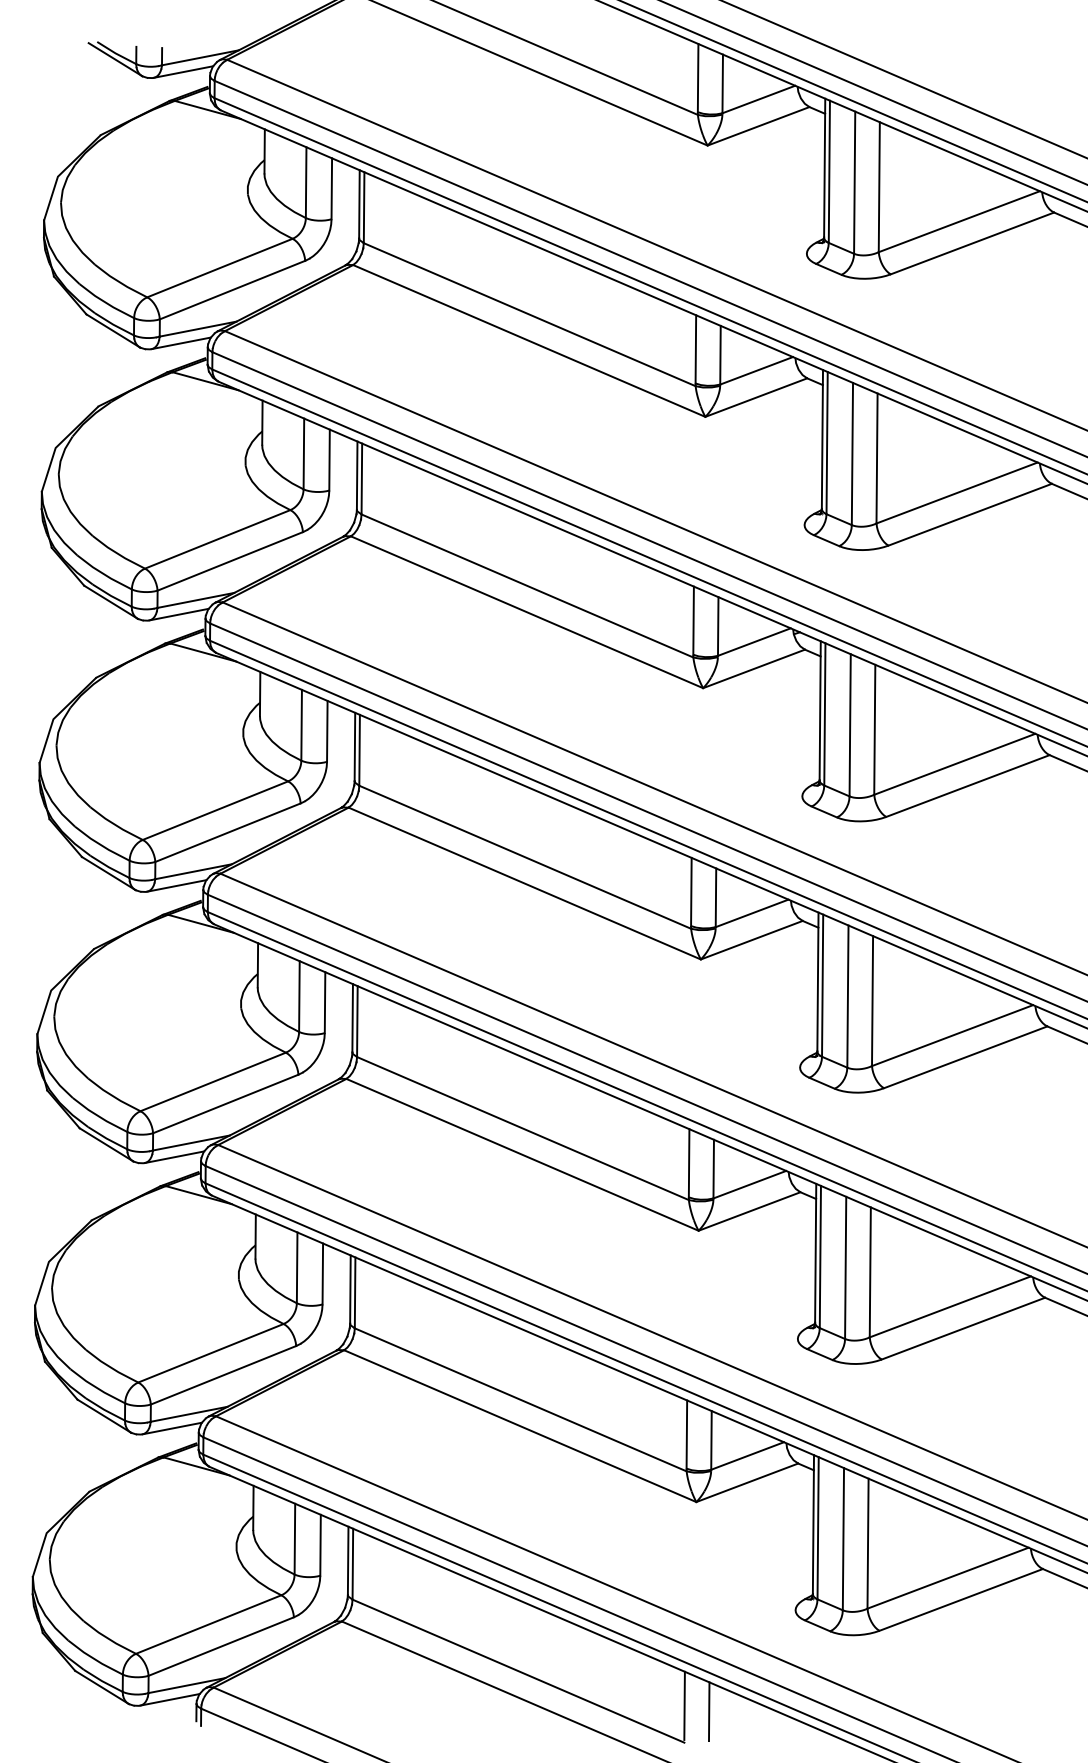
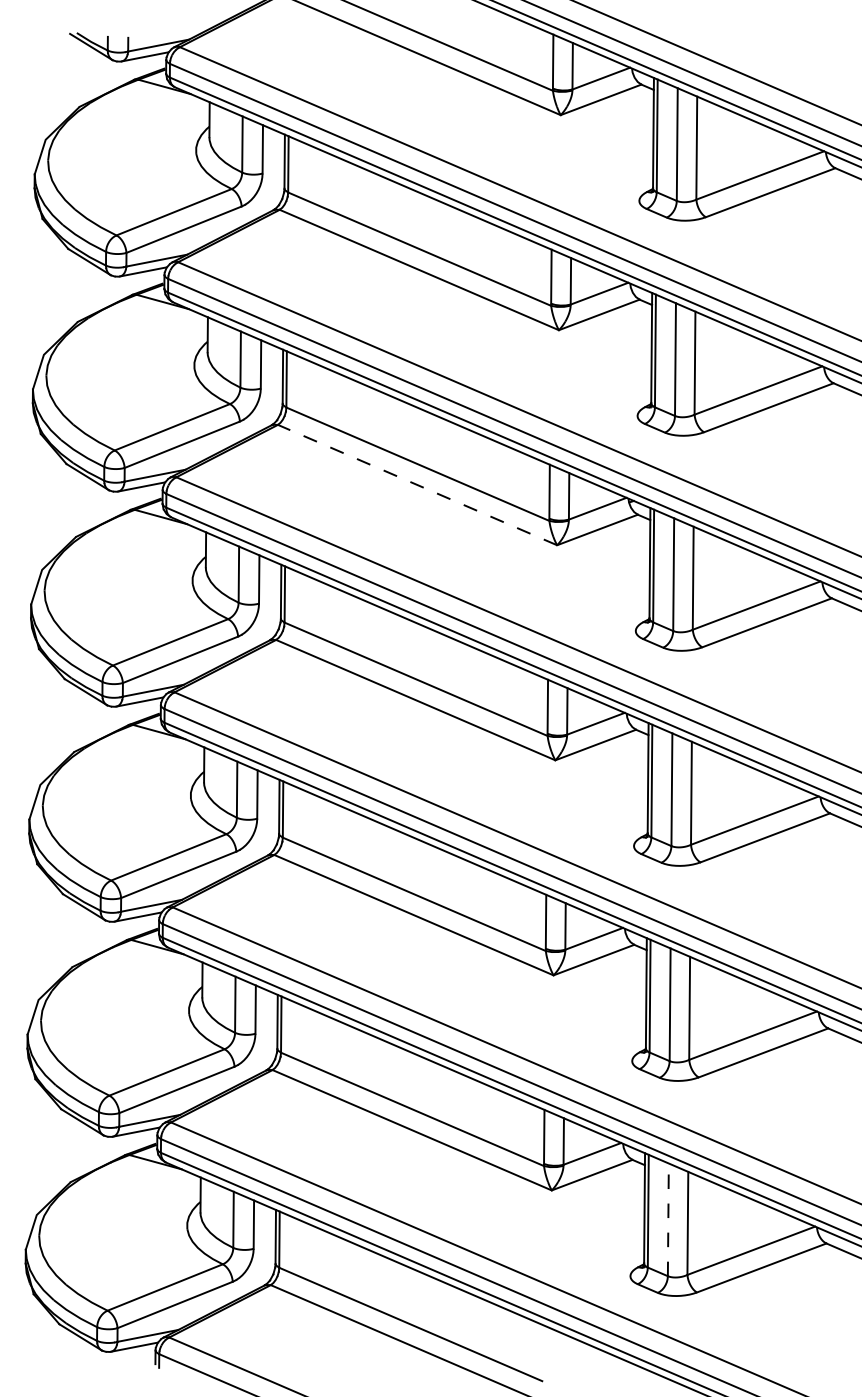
line: (527, 612) -> (417, 485), solid -> dashed
line: (843, 1538) -> (668, 1219), solid -> dashed
line: (684, 1705) -> (542, 1351), removed
line: (708, 1711) -> (561, 1356), removed

